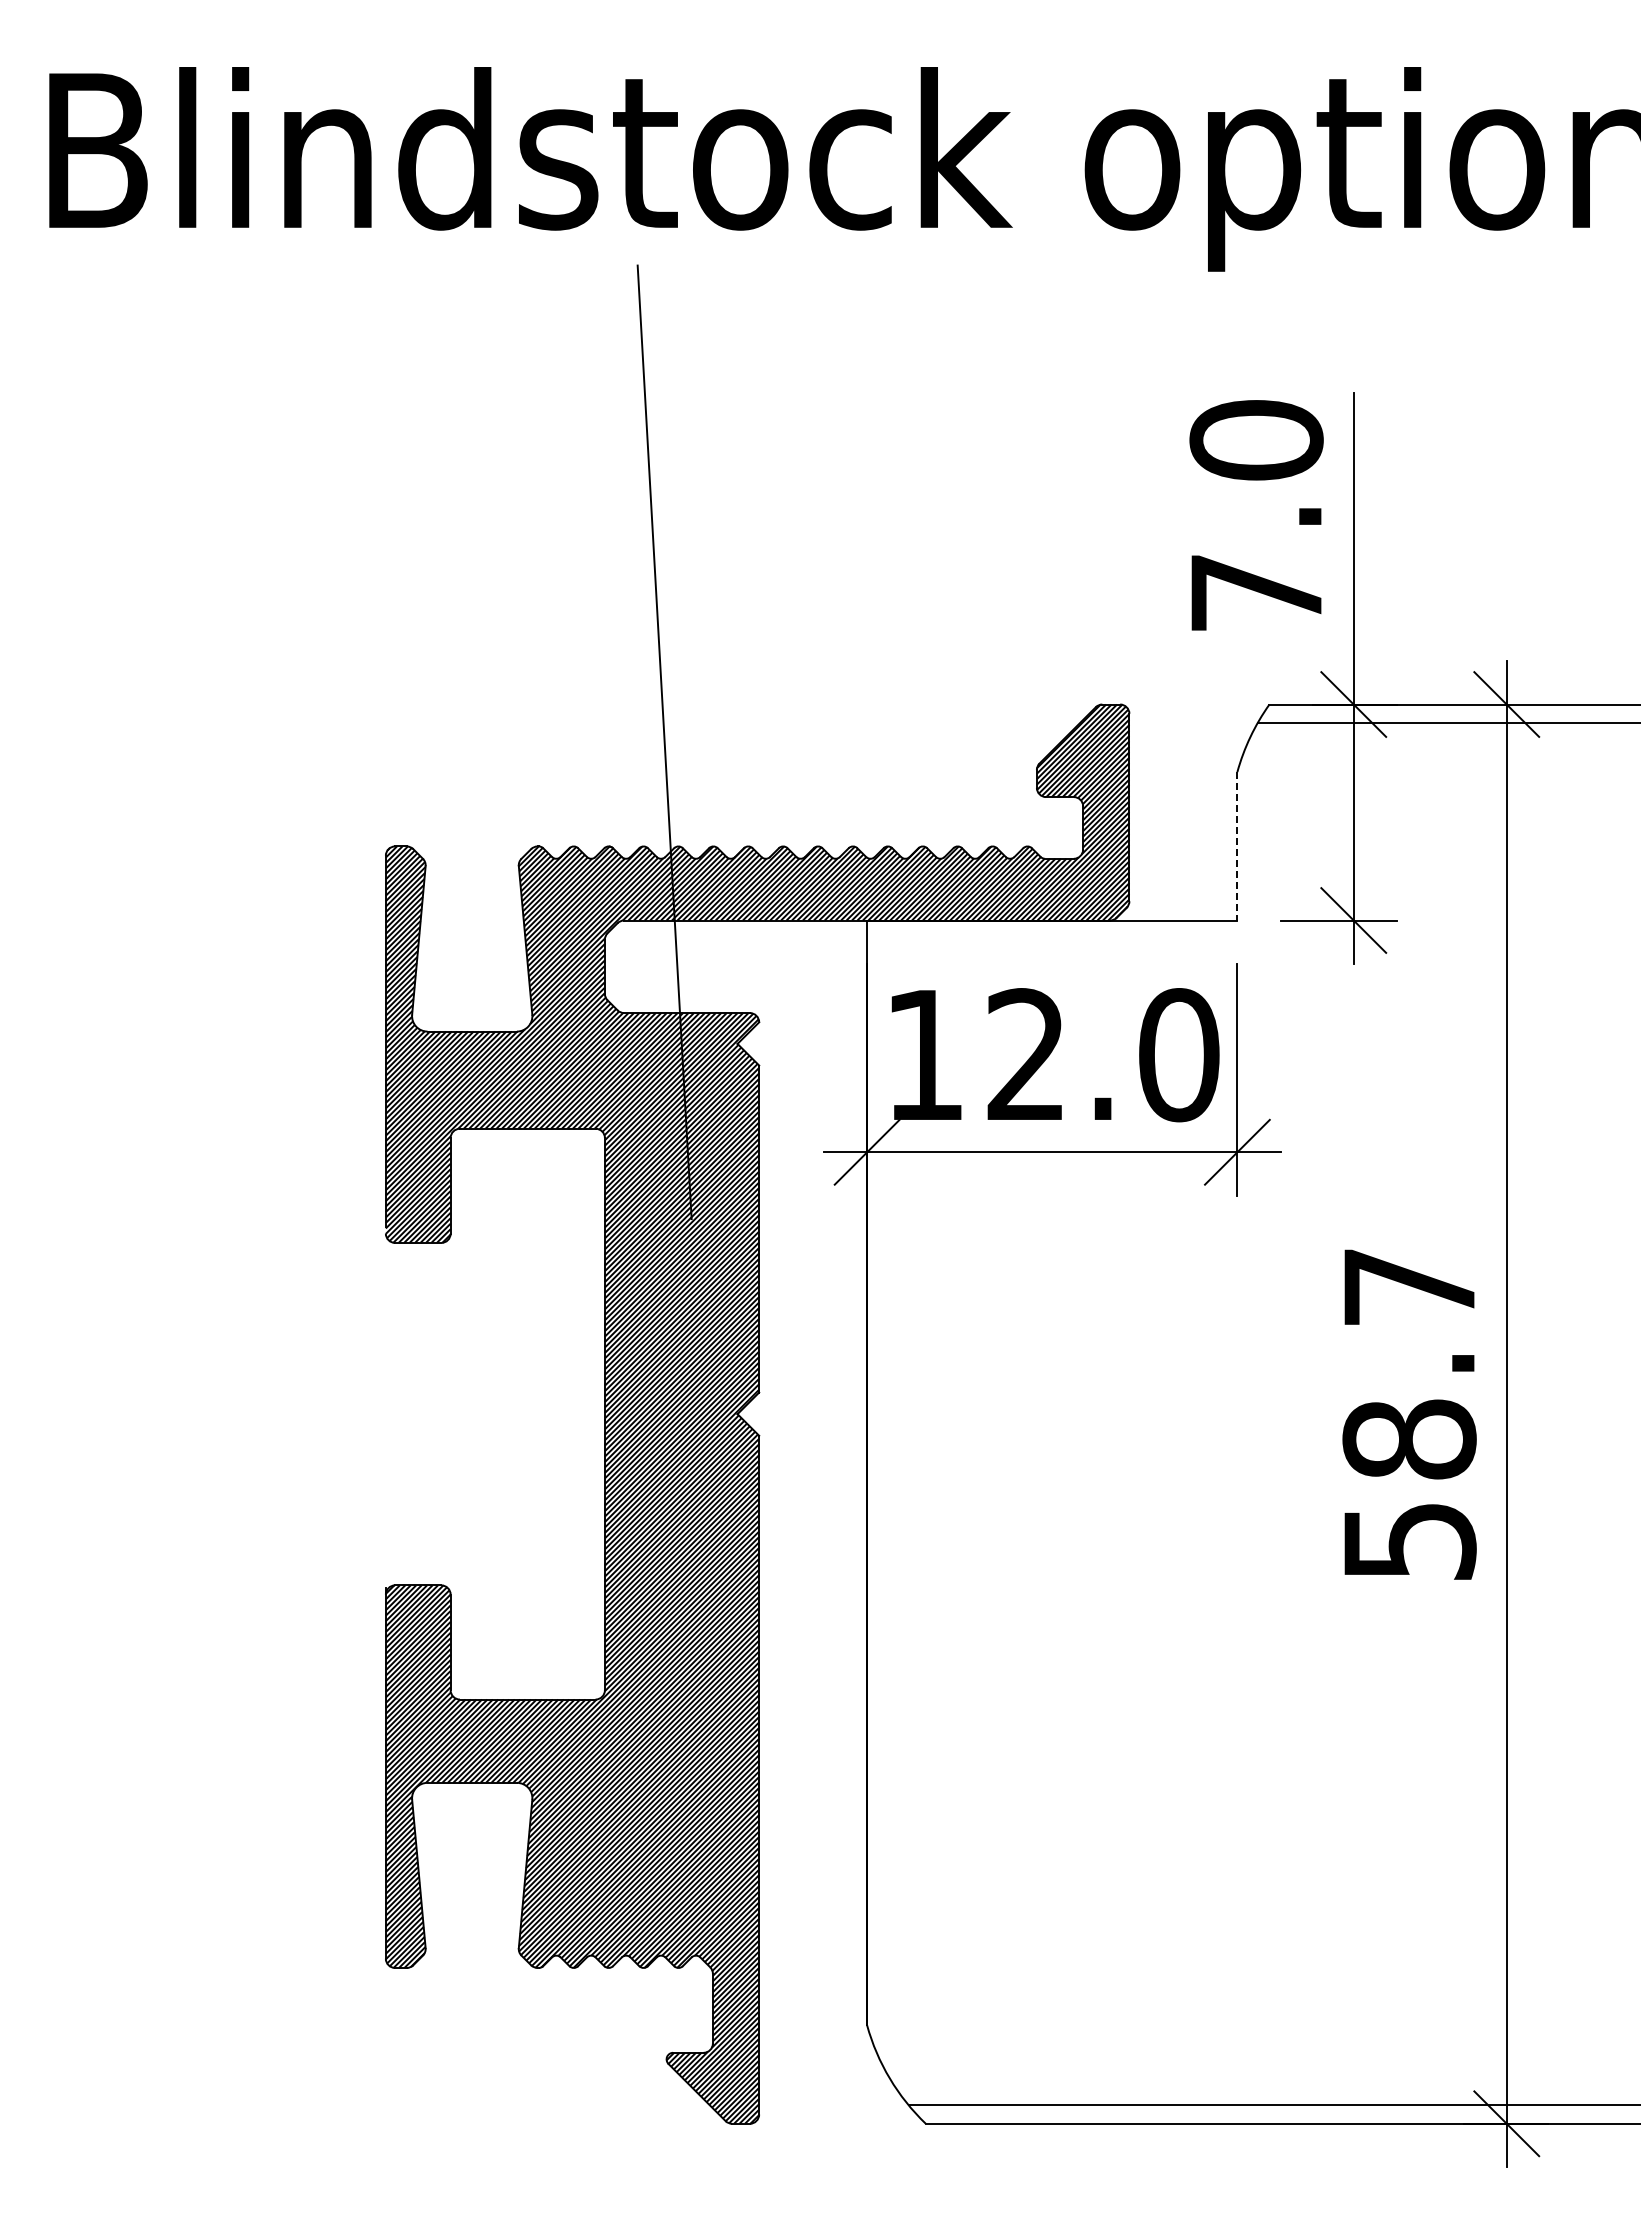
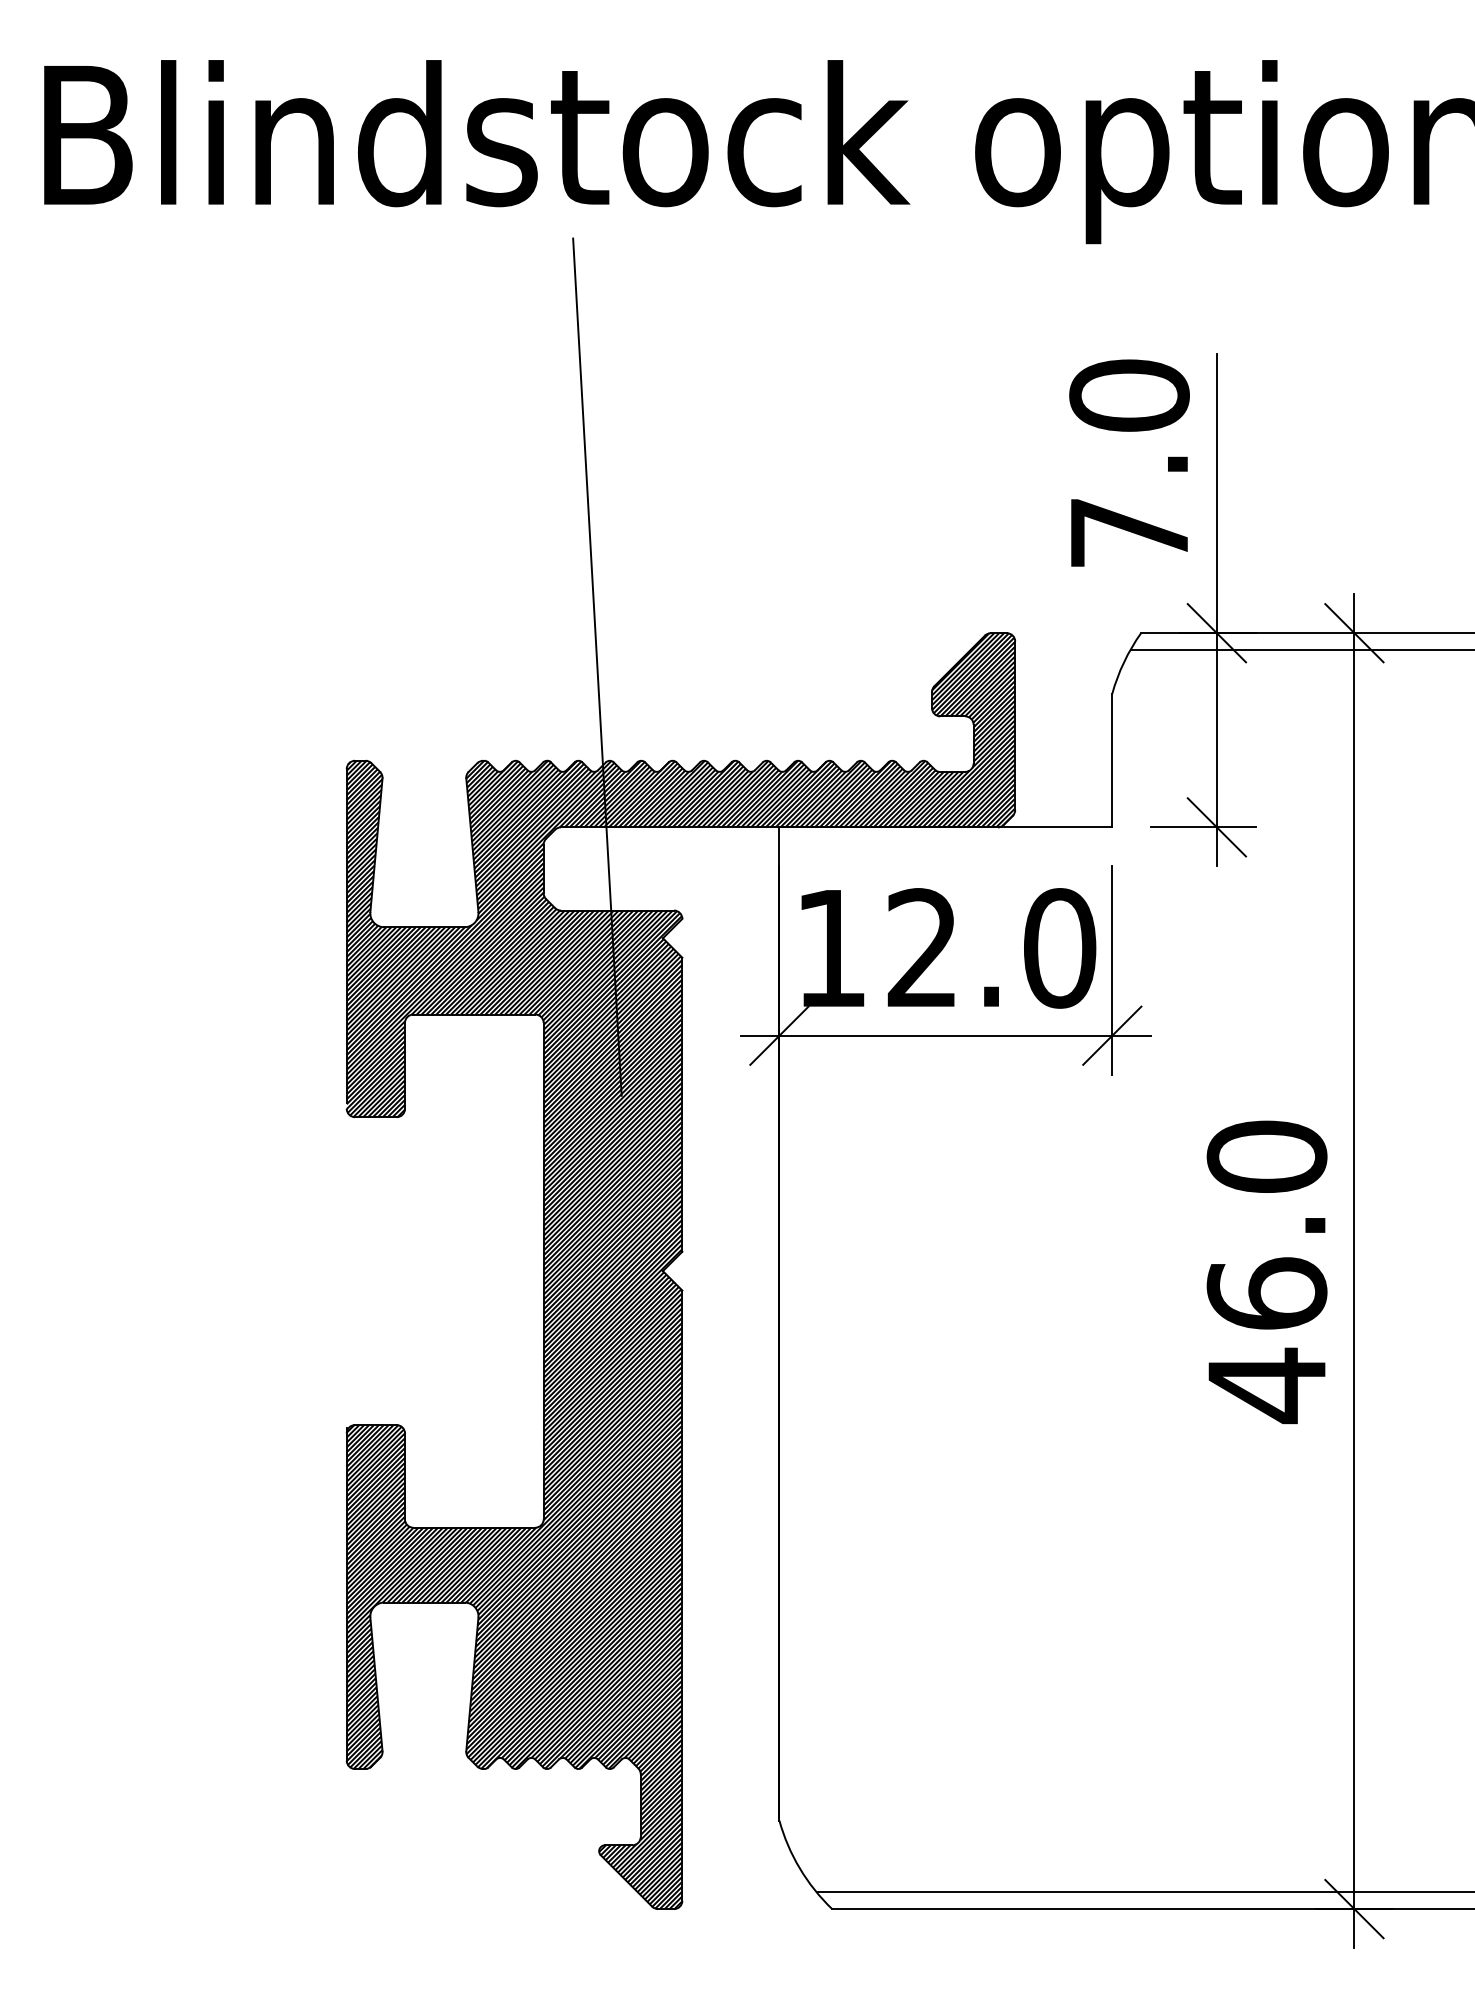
line: (1237, 846) -> (1112, 760), dashed -> solid
text: (1409, 1415) -> (1267, 1272), 58.7 -> 46.0

